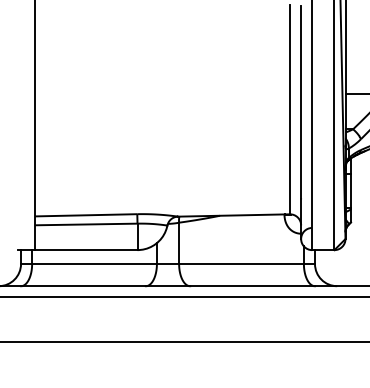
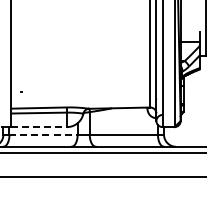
line: (87, 250) -> (39, 127), solid -> dashed
line: (96, 263) -> (44, 134), solid -> dashed

